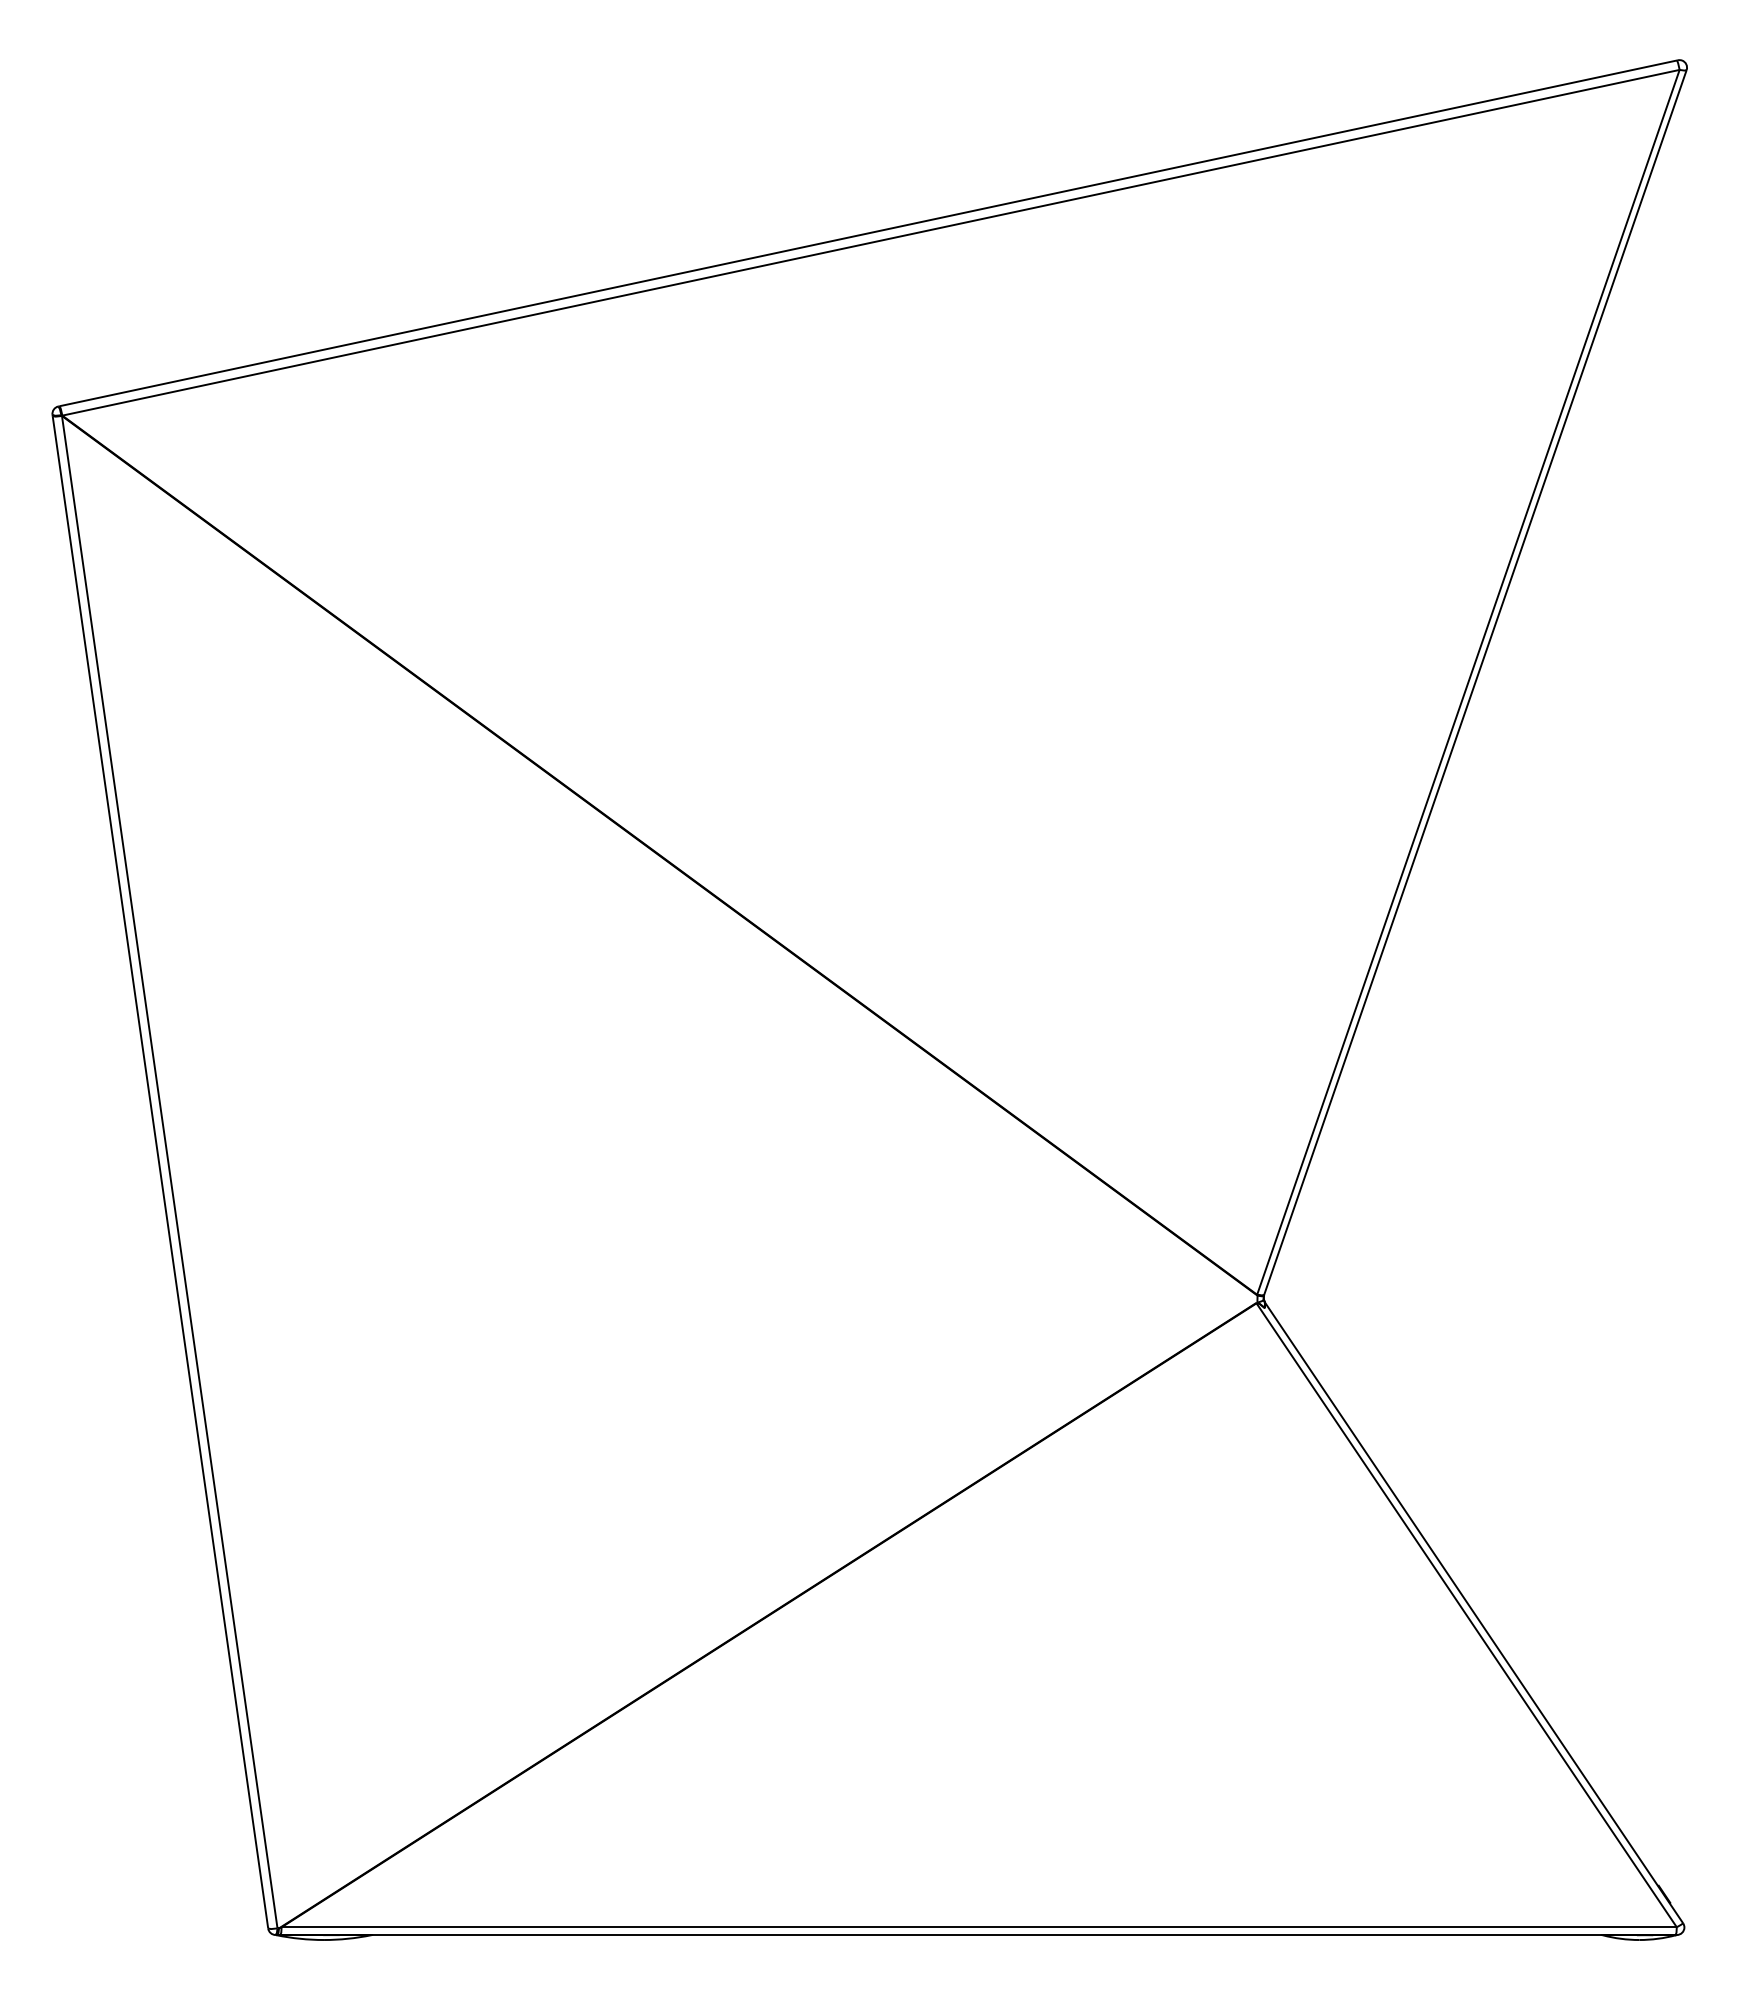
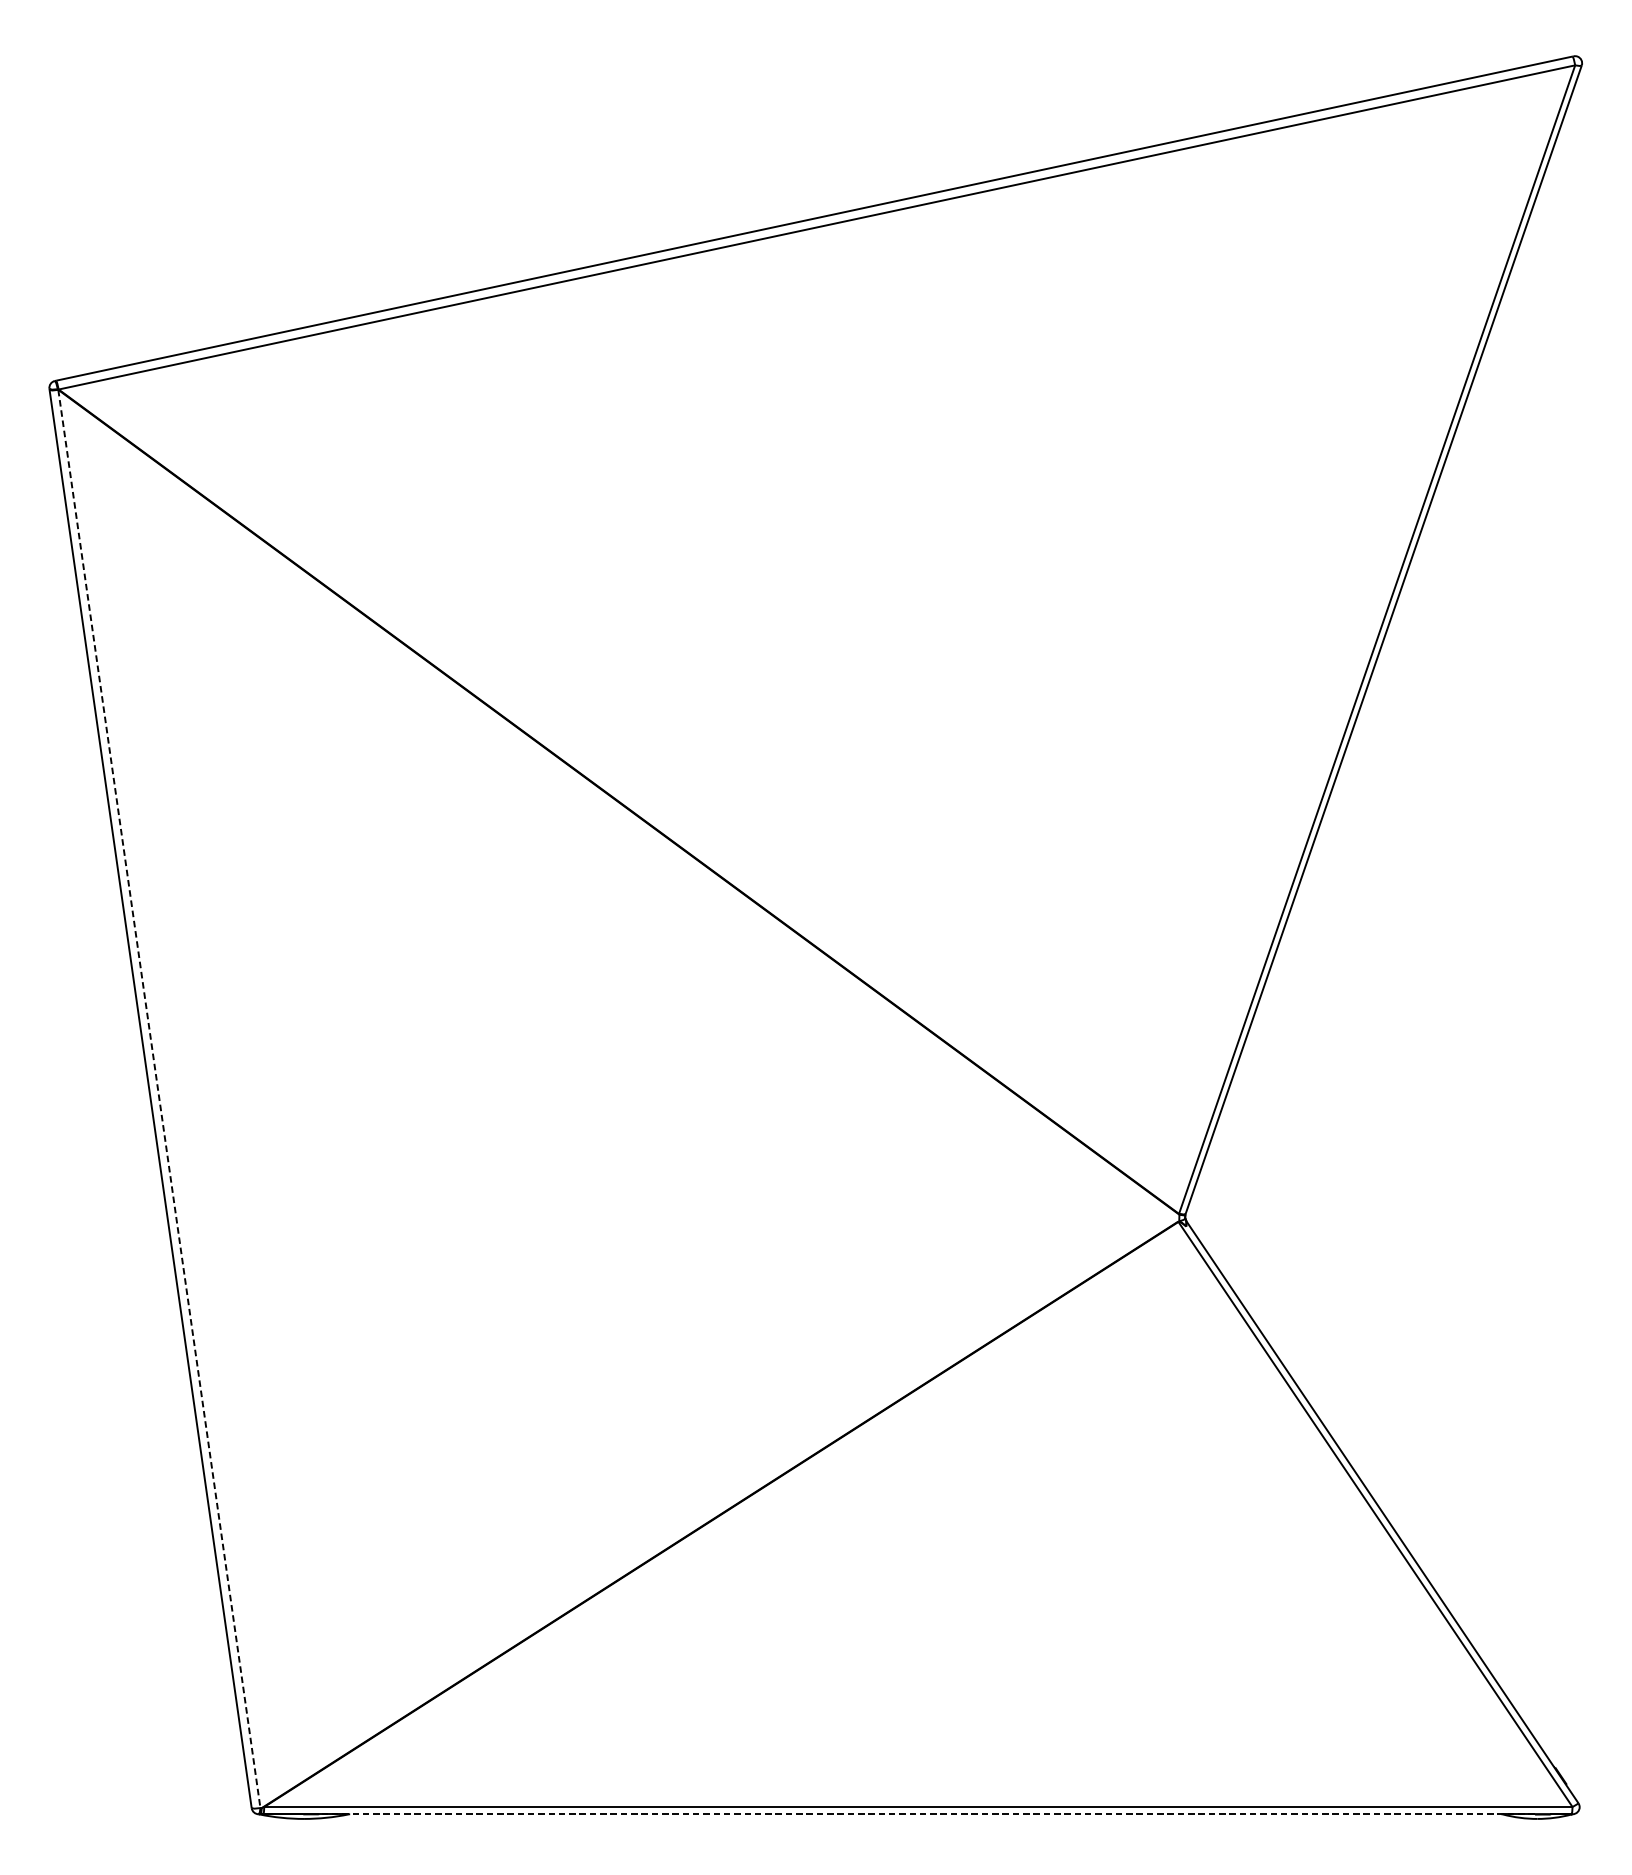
line: (169, 1172) -> (159, 1099), solid -> dashed
line: (988, 1934) -> (927, 1813), solid -> dashed

